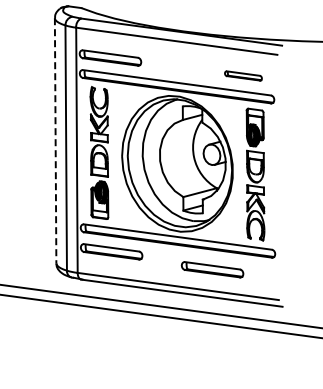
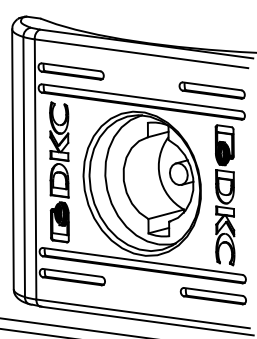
part: (243, 75) -> (212, 90), size x1.67
line: (55, 140) -> (12, 159), dashed -> solid
part: (212, 269) -> (213, 295), moved

